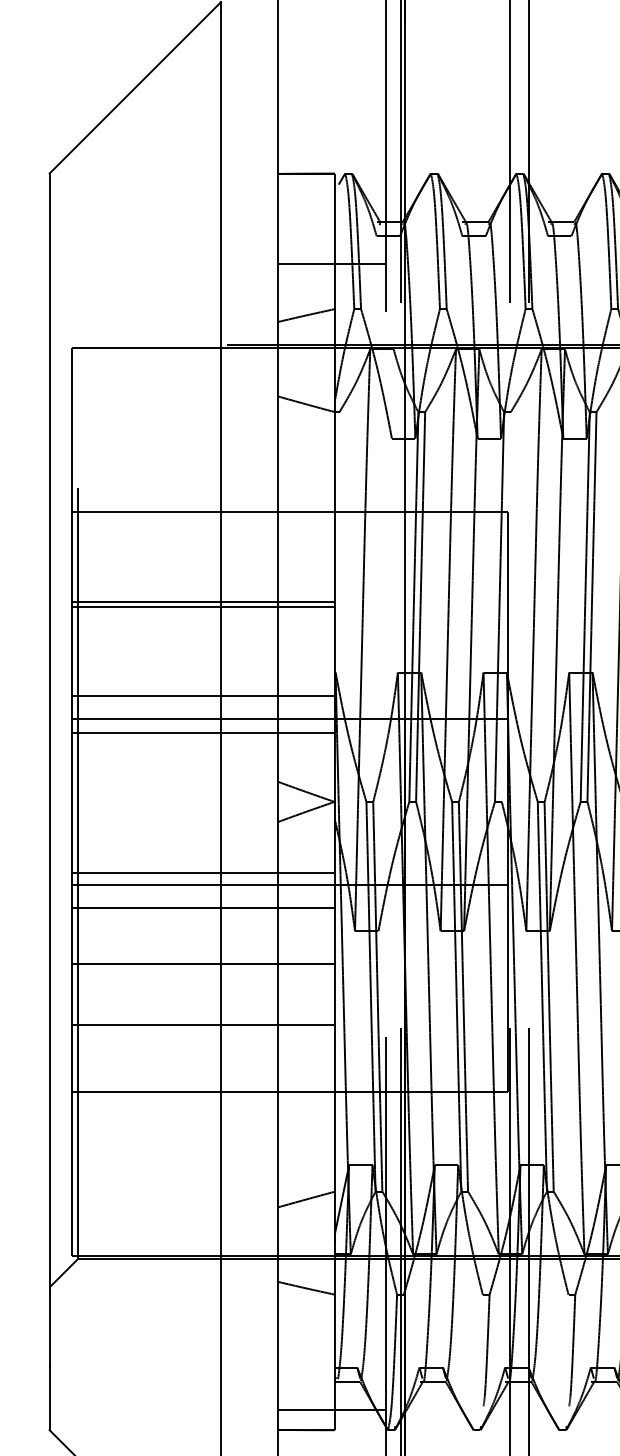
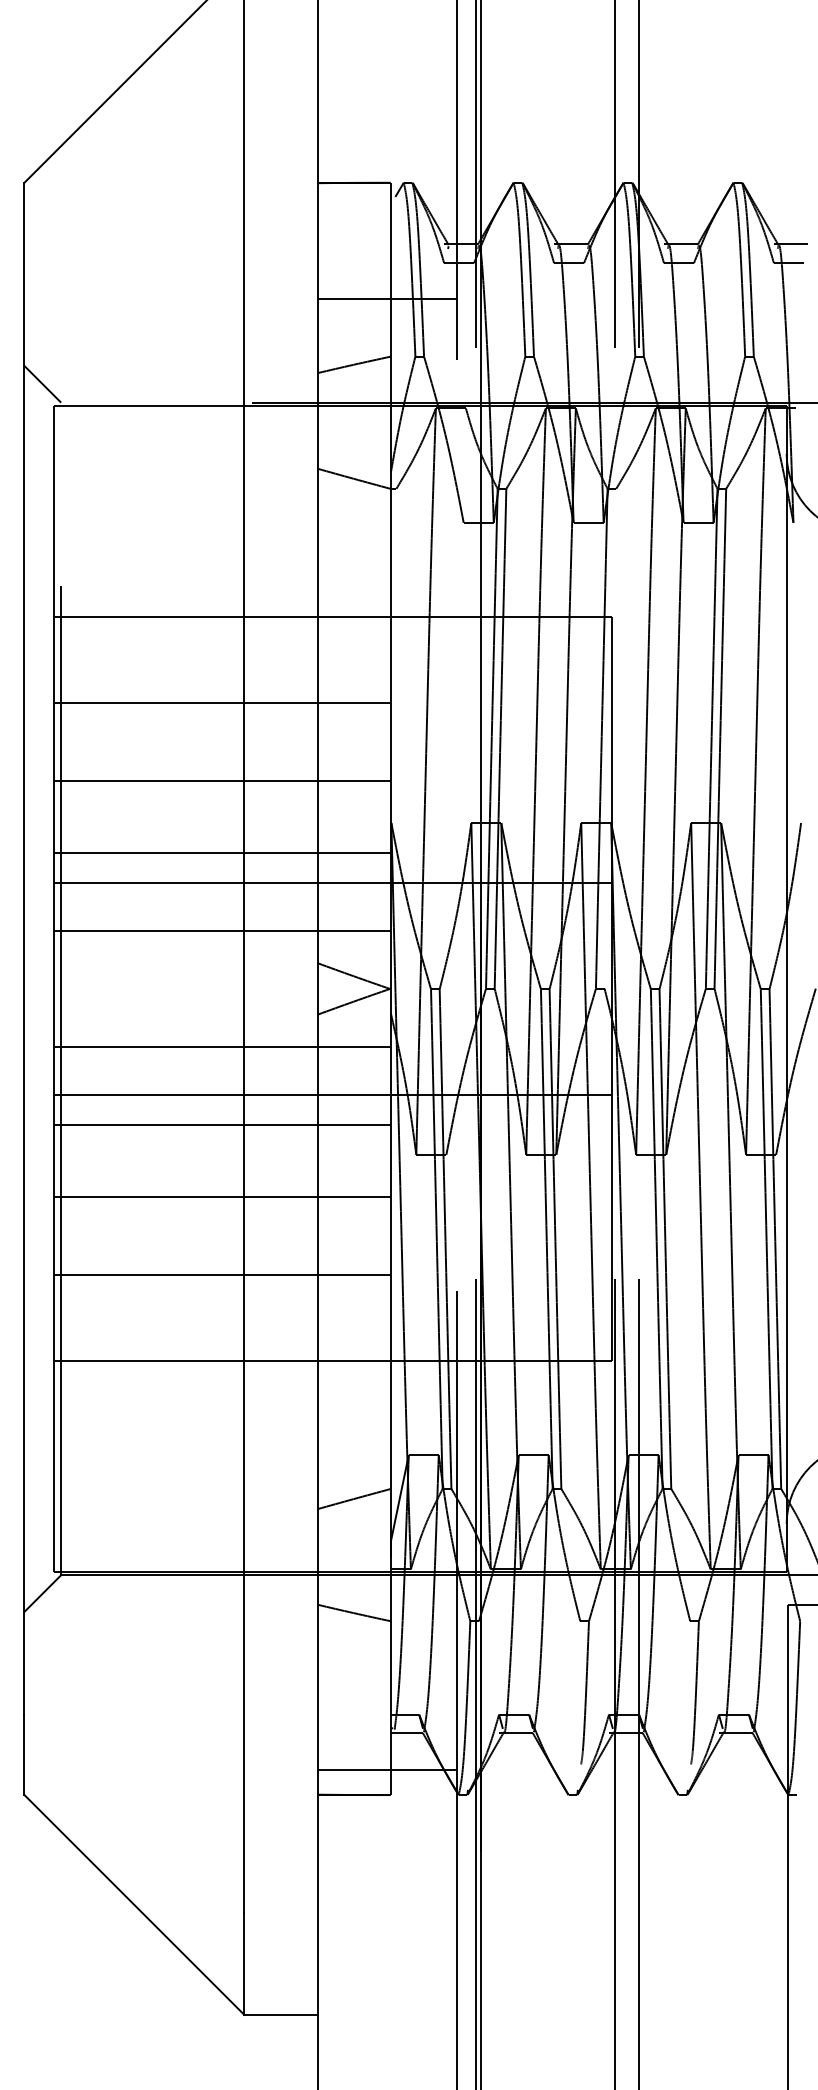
line: (63, 330) -> (42, 384), added
line: (203, 602) -> (221, 702), moved
line: (203, 607) -> (221, 781), moved
line: (203, 733) -> (221, 931), moved
line: (203, 872) -> (221, 1046), moved

